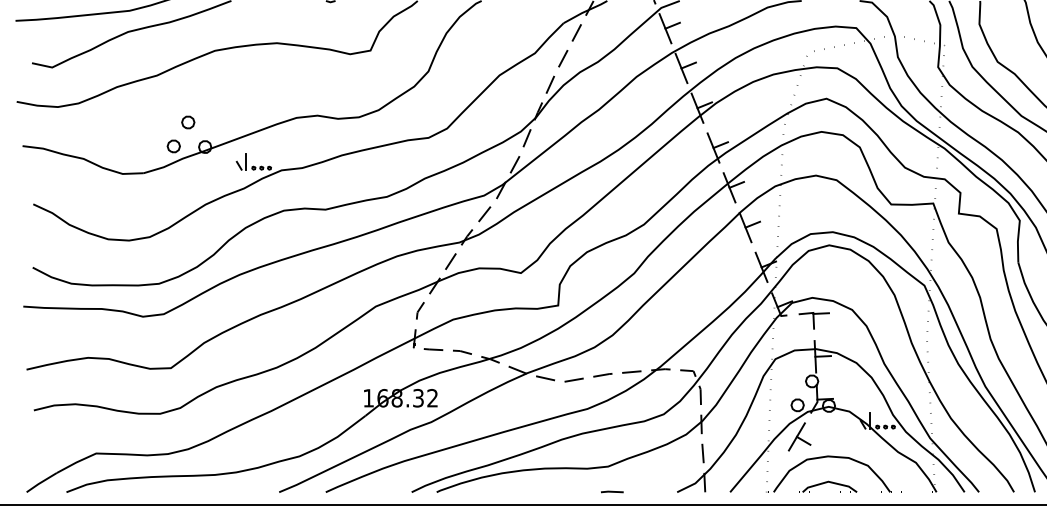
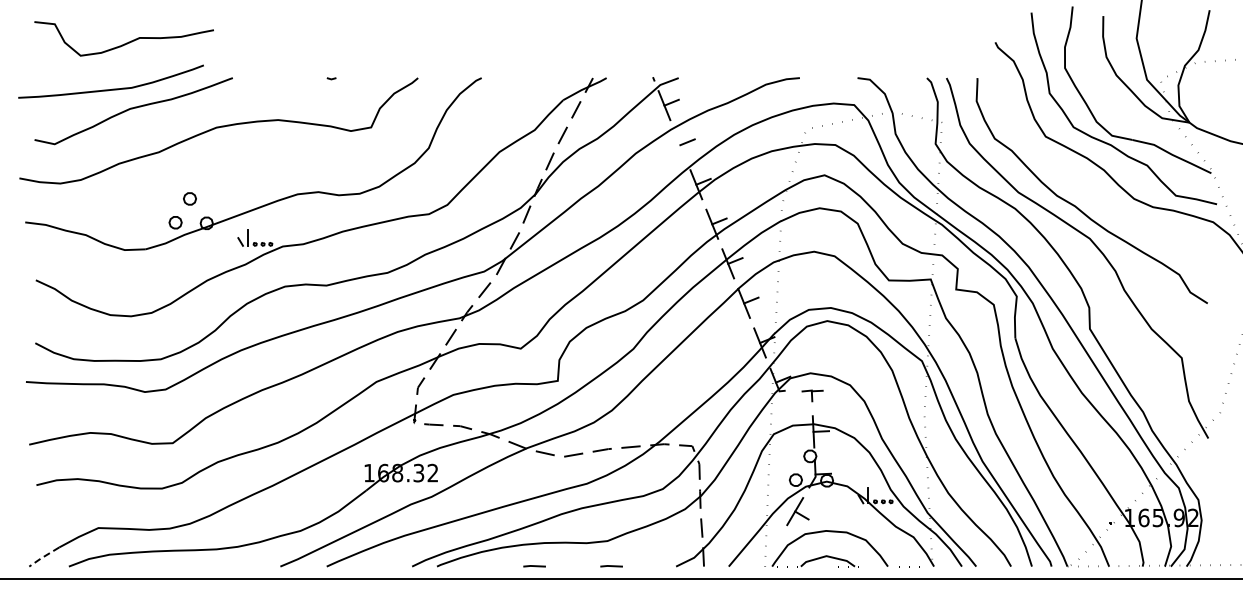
line: (681, 67) -> (680, 144), removed
part: (814, 320) -> (812, 395), size x0.7
line: (40, 483) -> (43, 557), solid -> dashed
line: (534, 492) -> (534, 566), added

